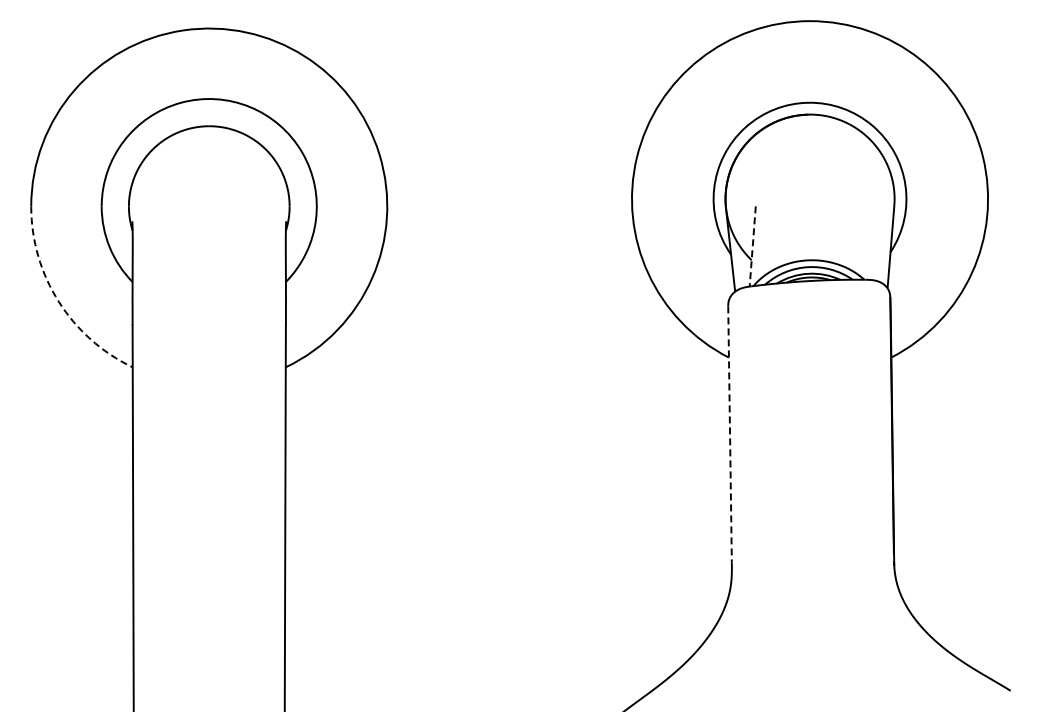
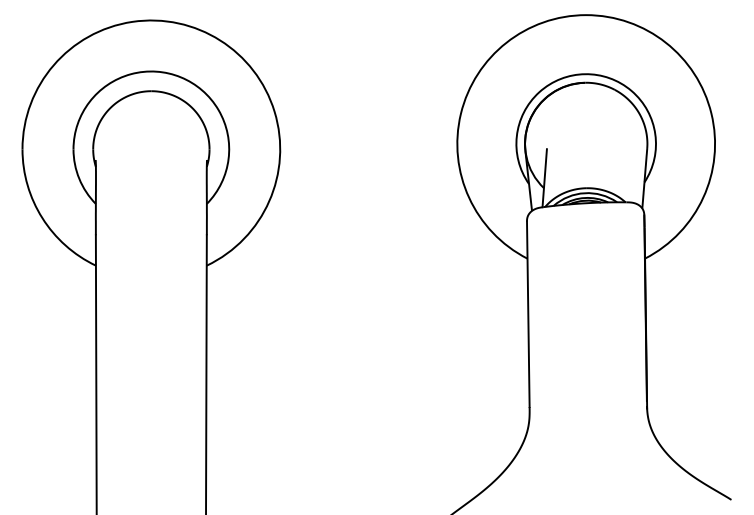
line: (752, 246) -> (544, 178), dashed -> solid
arc: (58, 301) -> (42, 218), dashed -> solid
line: (730, 435) -> (528, 315), dashed -> solid

